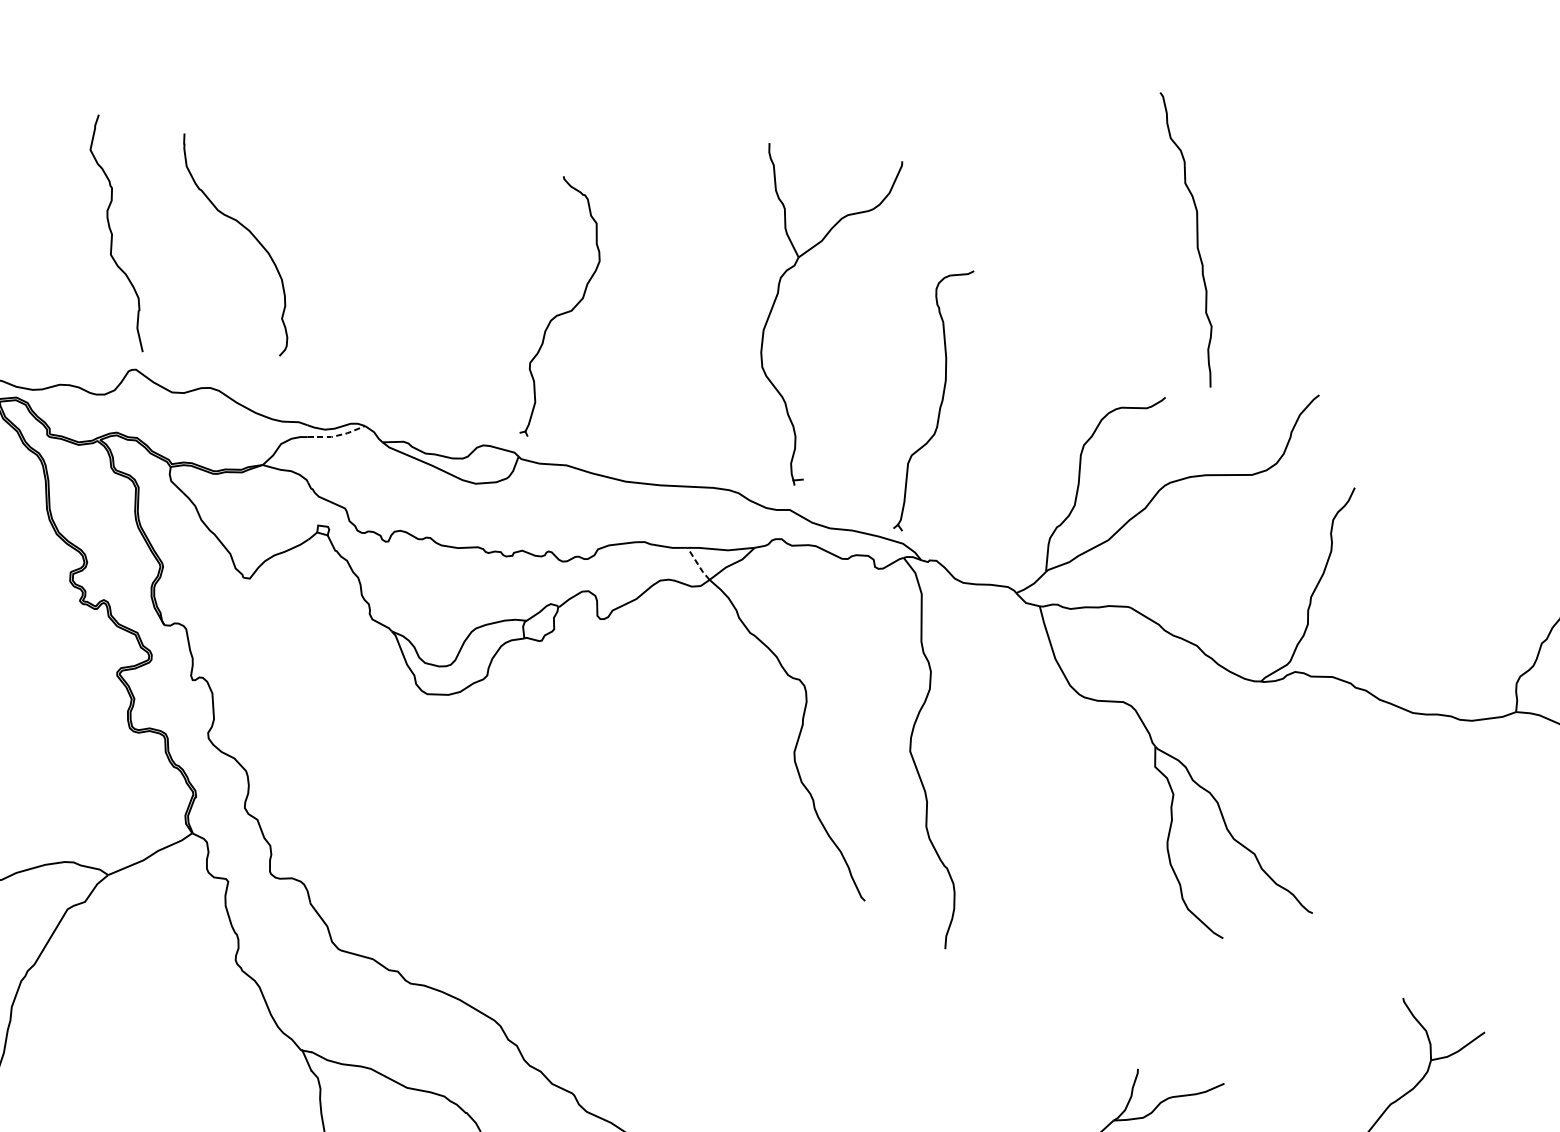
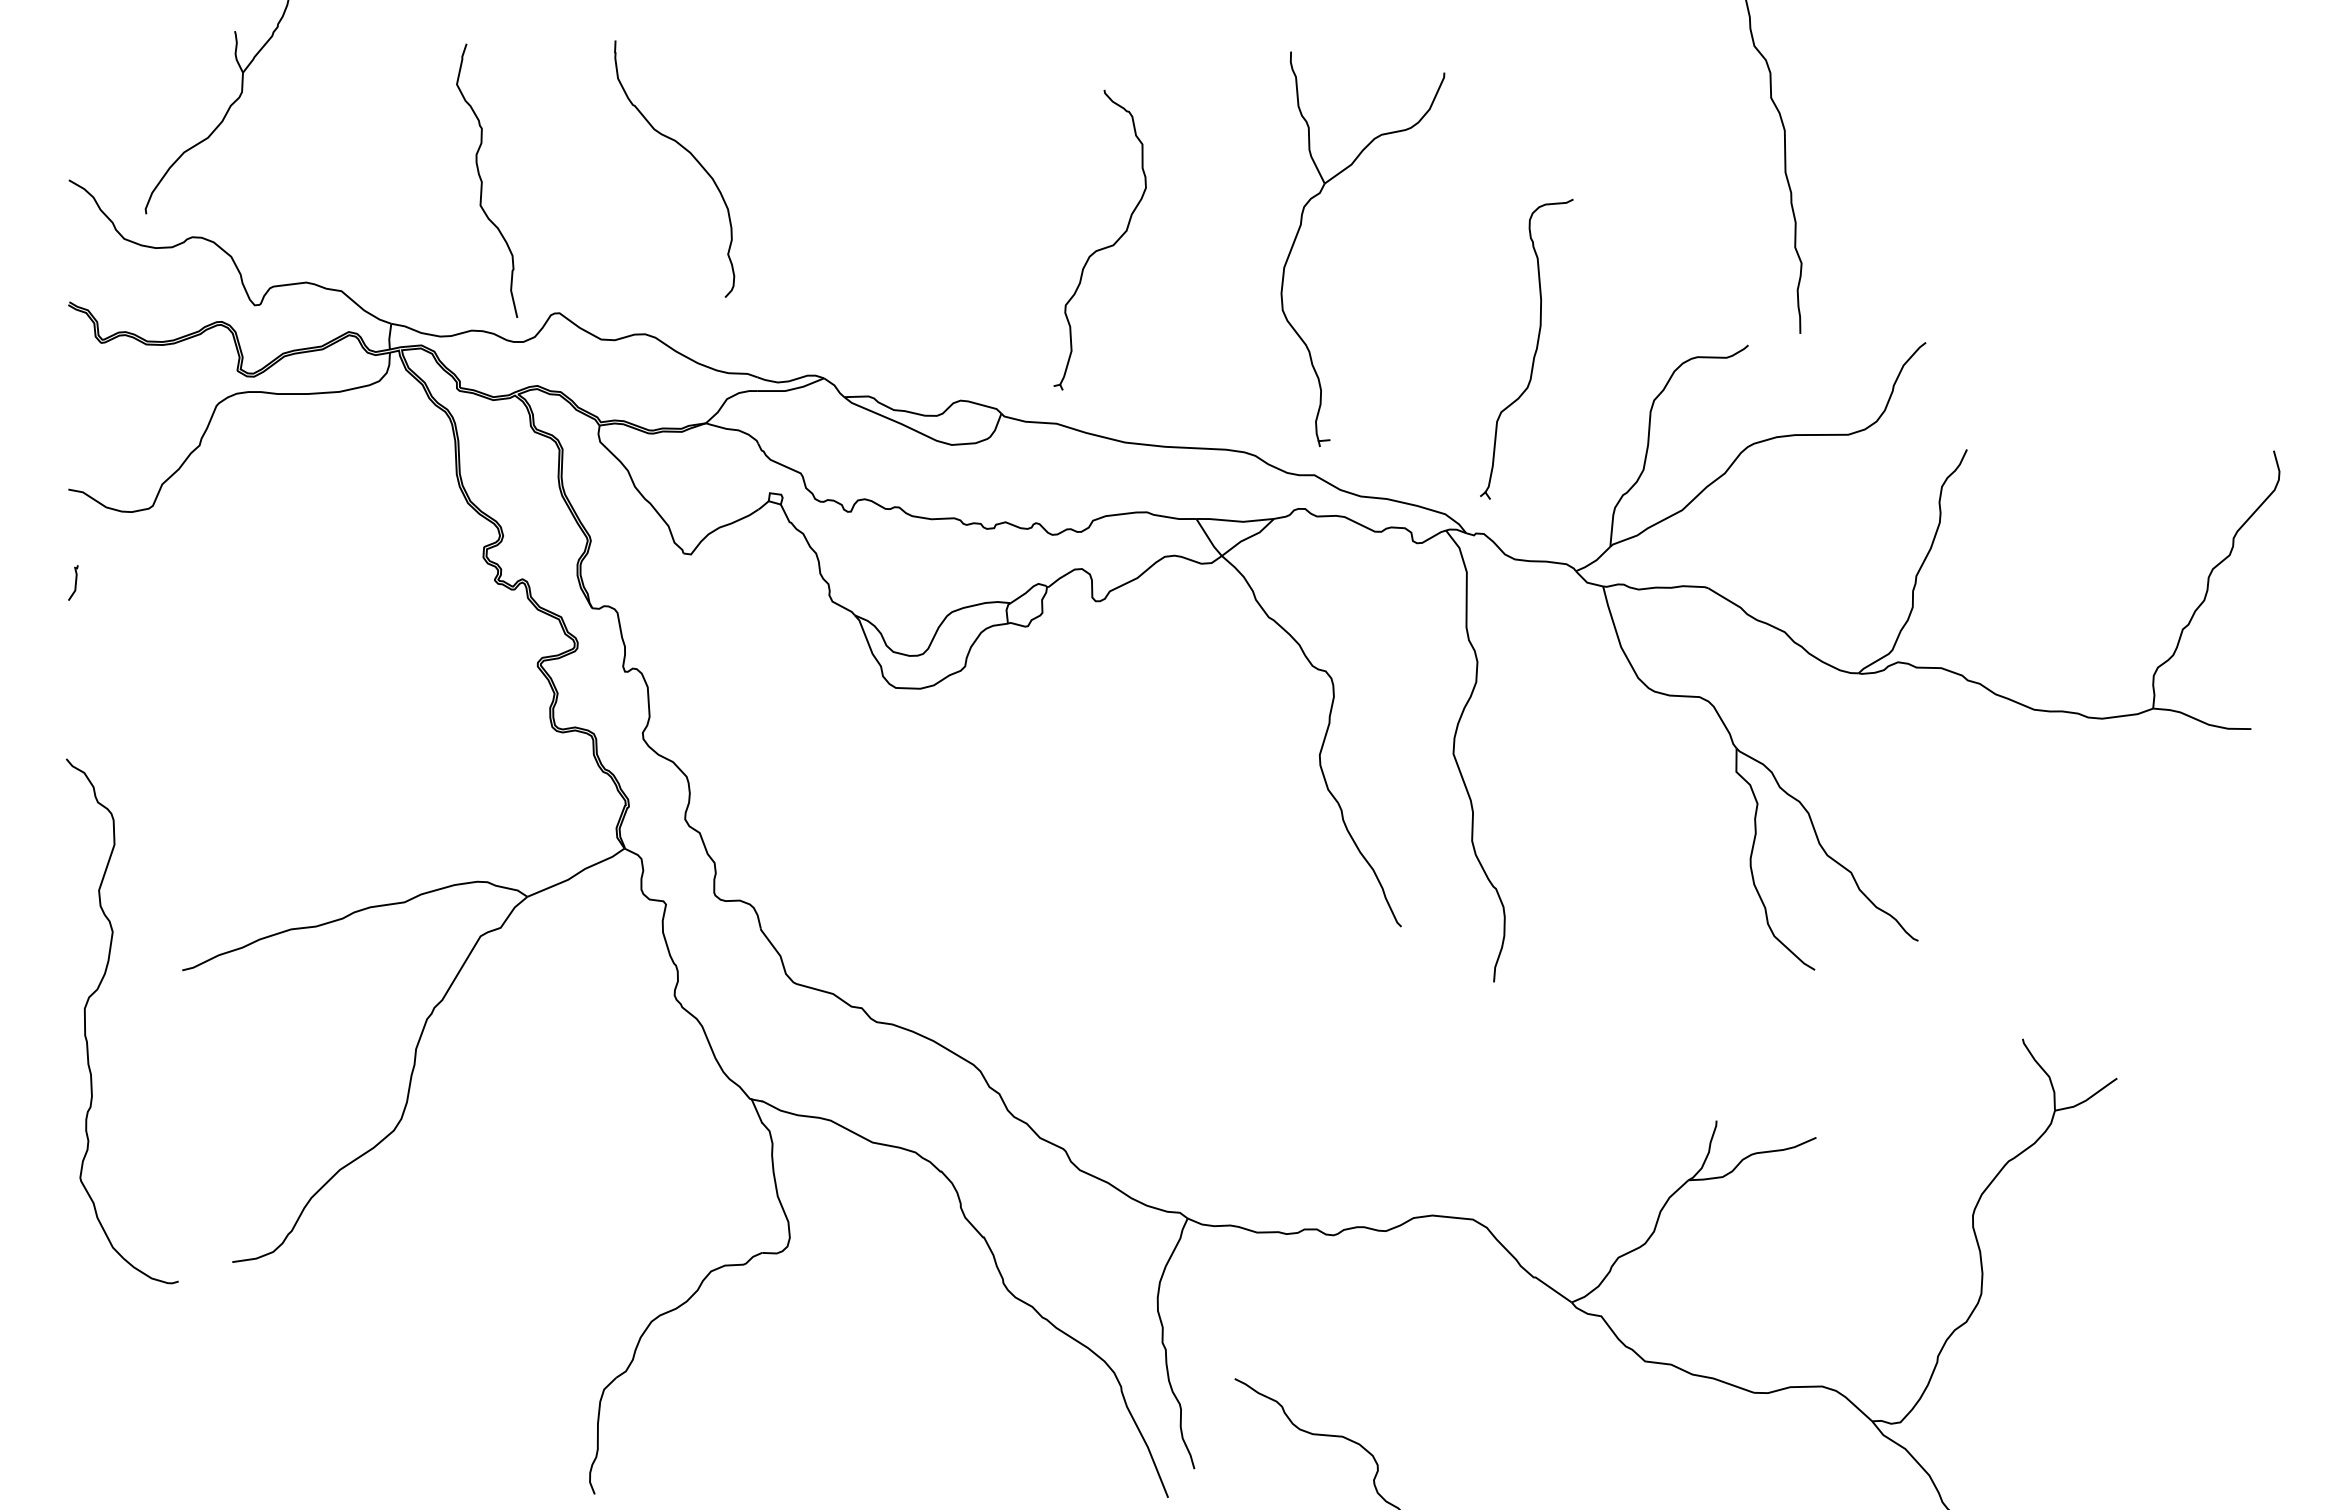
curve: (112, 233) -> (482, 180), moved
part: (562, 312) -> (1103, 247), moved
part: (940, 403) -> (1534, 352), moved
line: (336, 435) -> (791, 389), dashed -> solid
line: (698, 564) -> (1208, 538), dashed -> solid

